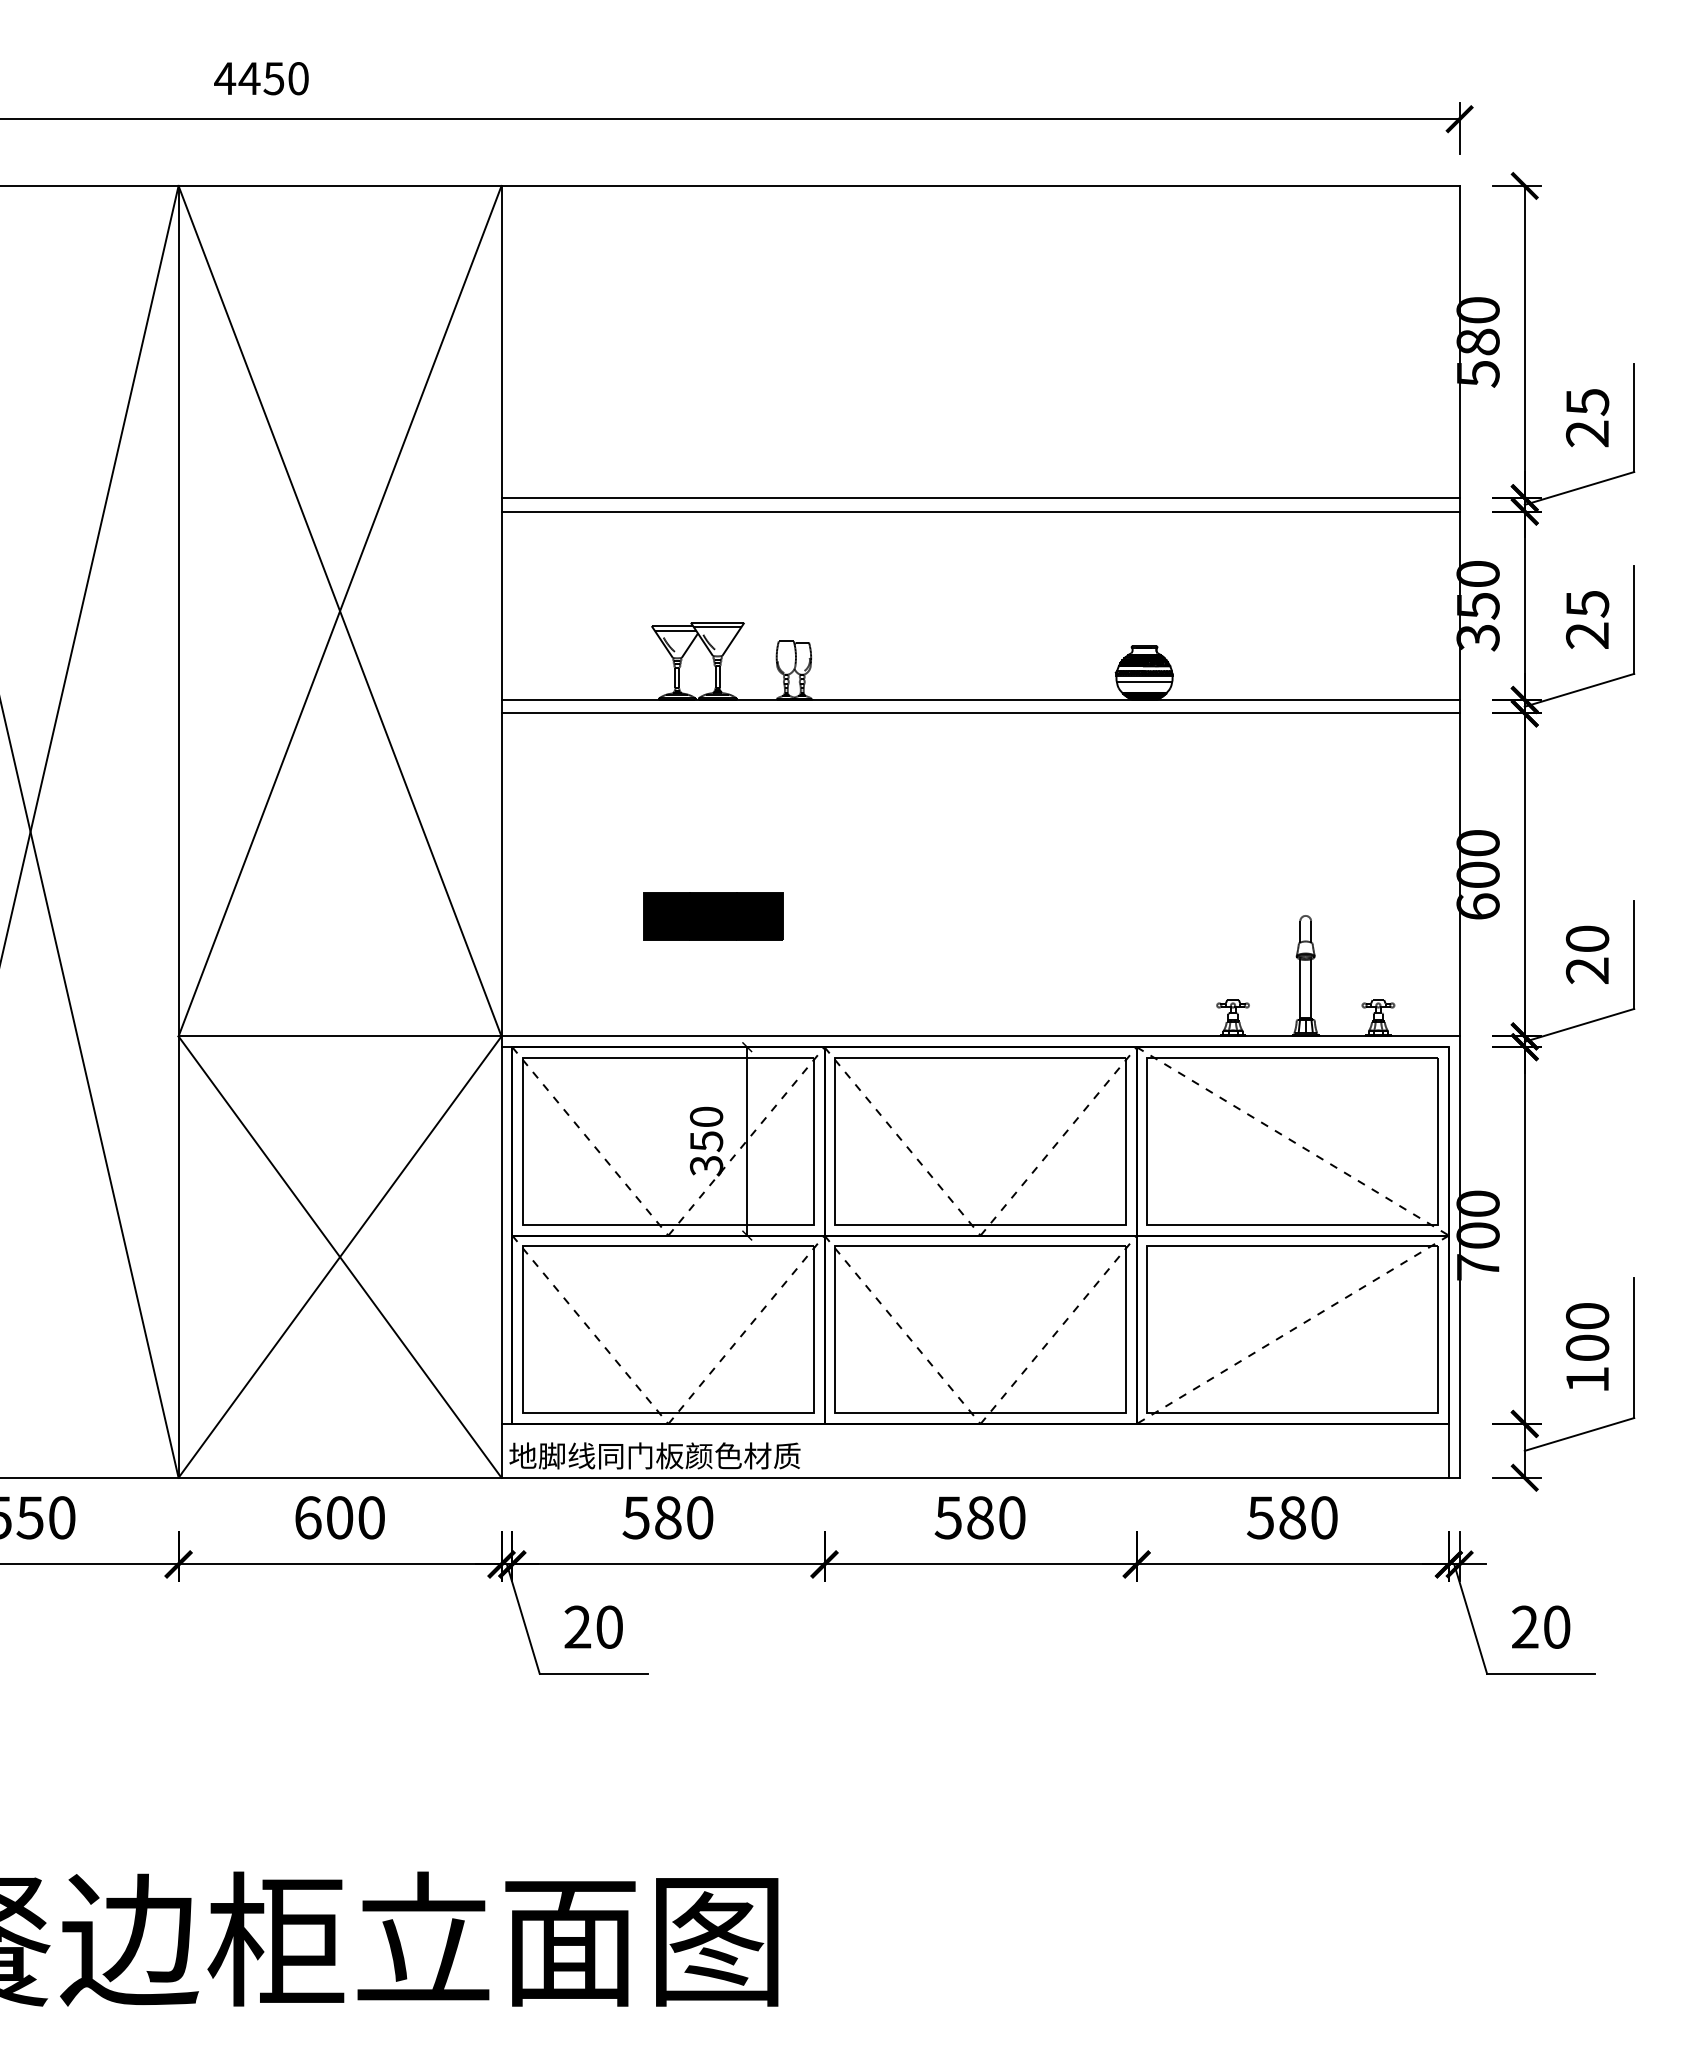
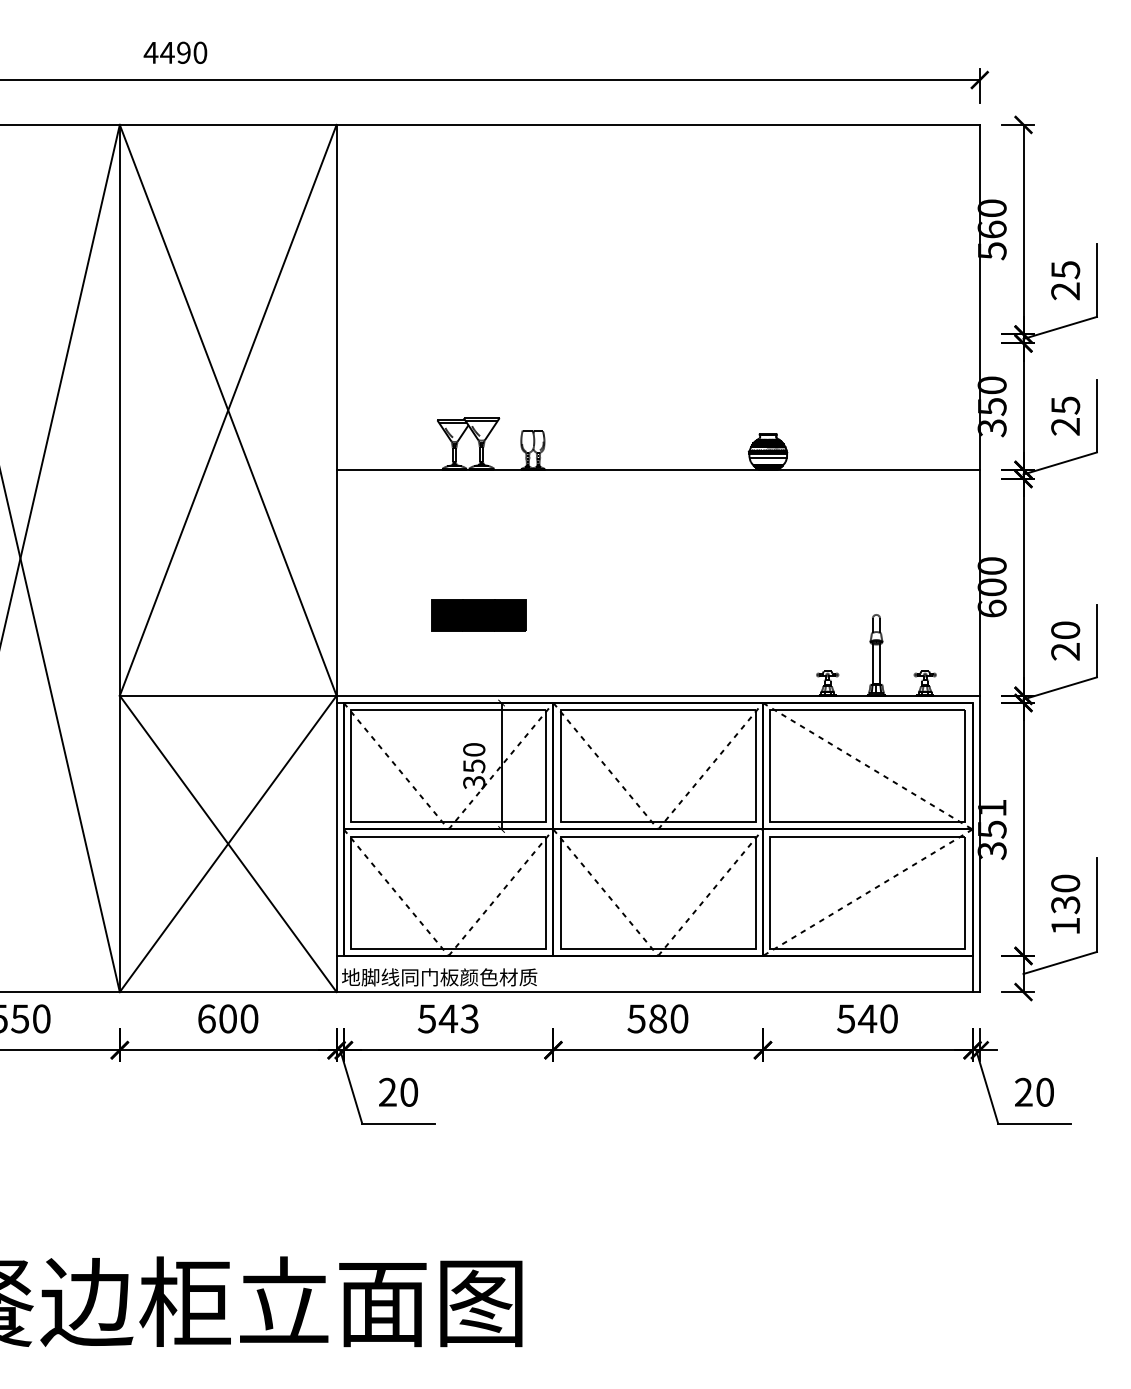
text: (273, 78) -> (183, 52), 4450 -> 4490
text: (1477, 341) -> (991, 229), 580 -> 560
line: (979, 498) -> (657, 334), removed
line: (979, 511) -> (657, 343), removed
line: (979, 712) -> (657, 478), removed
text: (1477, 1235) -> (991, 829), 700 -> 351
text: (1587, 1348) -> (1065, 905), 100 -> 130
text: (683, 1517) -> (458, 1018), 580 -> 543
text: (1292, 1517) -> (867, 1018), 580 -> 540

